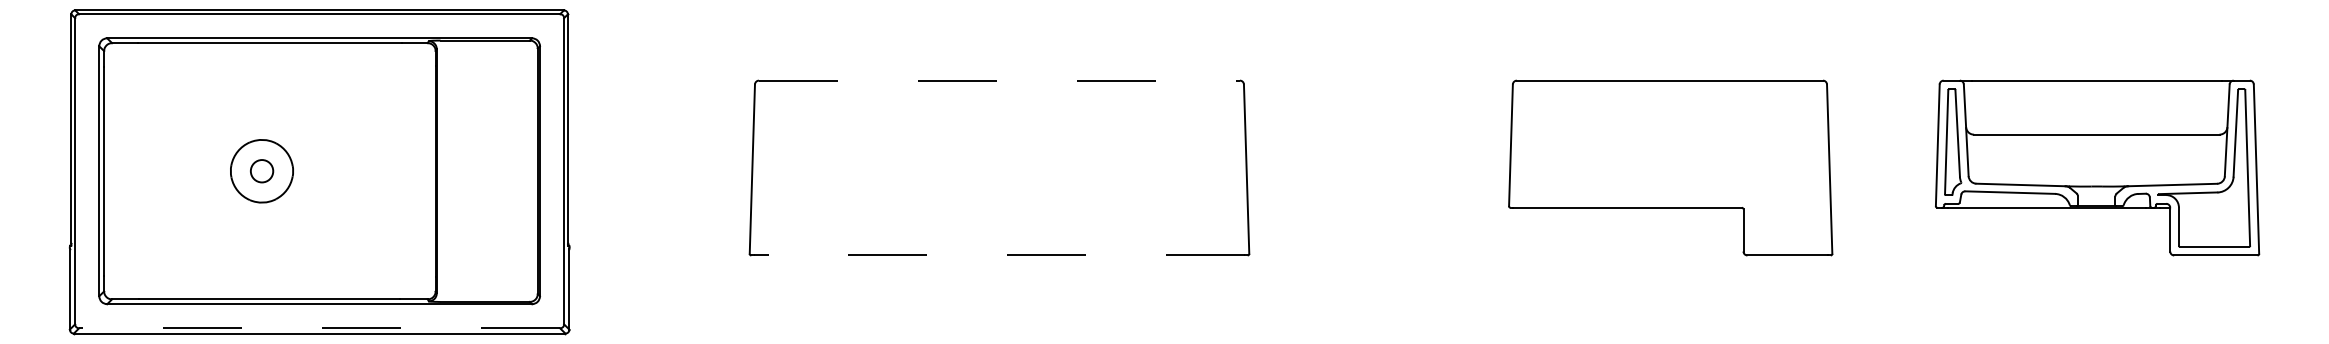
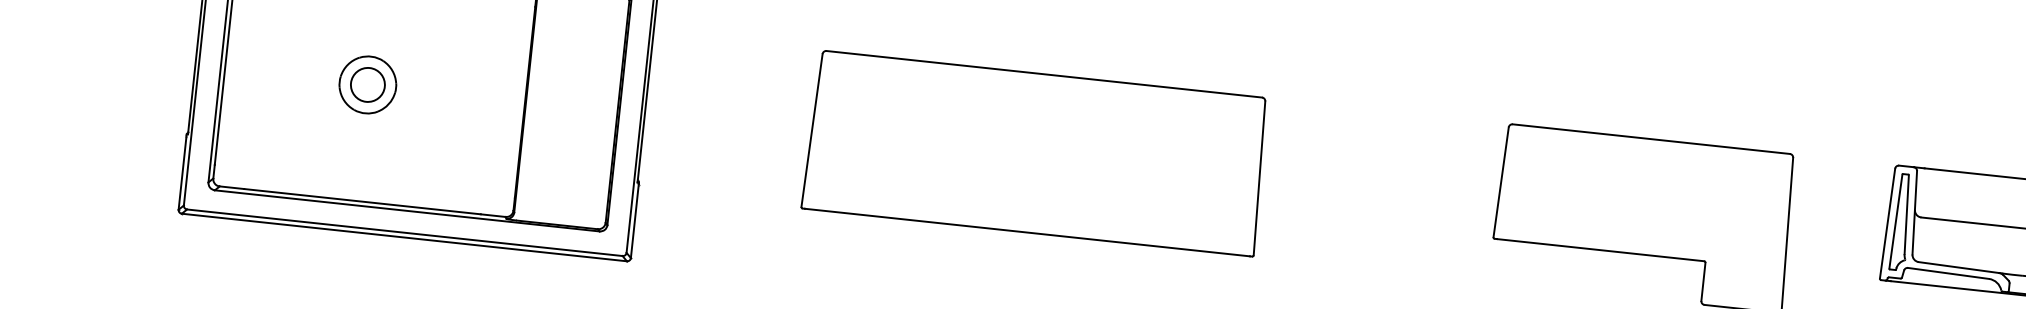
line: (999, 80) -> (1044, 74), dashed -> solid
circle: (261, 170) -> (367, 84), size x1.67
line: (999, 255) -> (1027, 232), dashed -> solid
line: (319, 328) -> (404, 232), dashed -> solid

